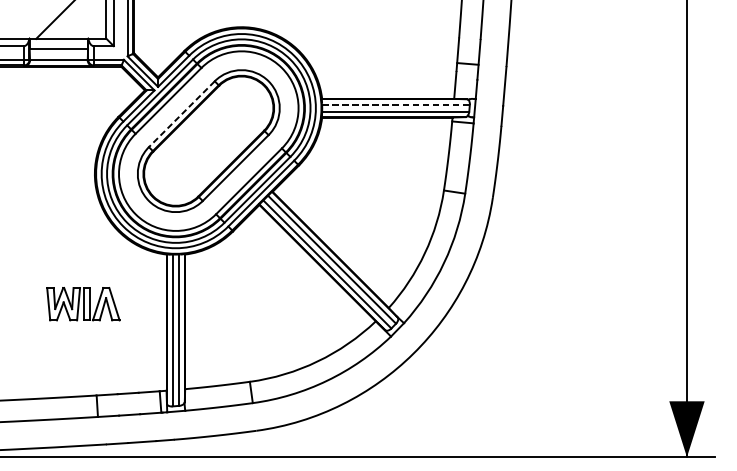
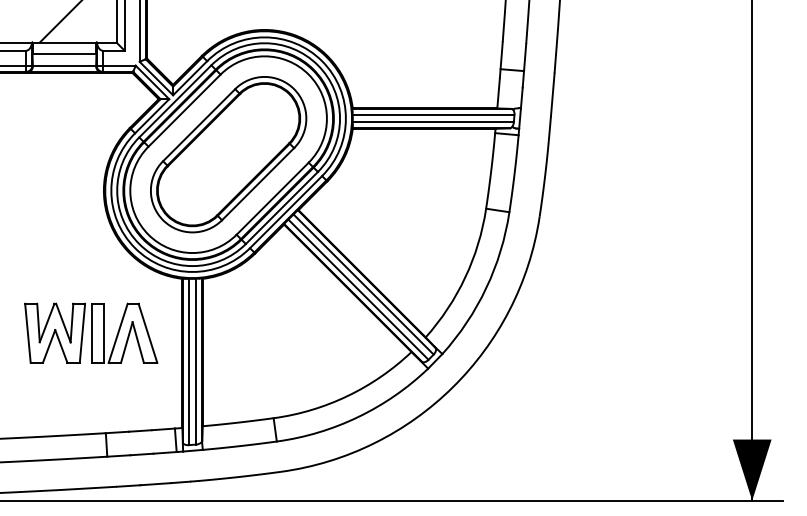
line: (395, 104) -> (433, 114), dashed -> solid
line: (182, 114) -> (199, 125), dashed -> solid
part: (83, 303) -> (91, 332), size x1.67

